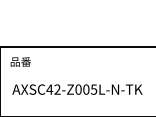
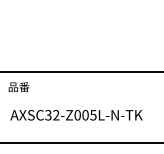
text: (48, 89) -> (47, 115), AXSC42-Z005L-N-TK -> AXSC32-Z005L-N-TK

